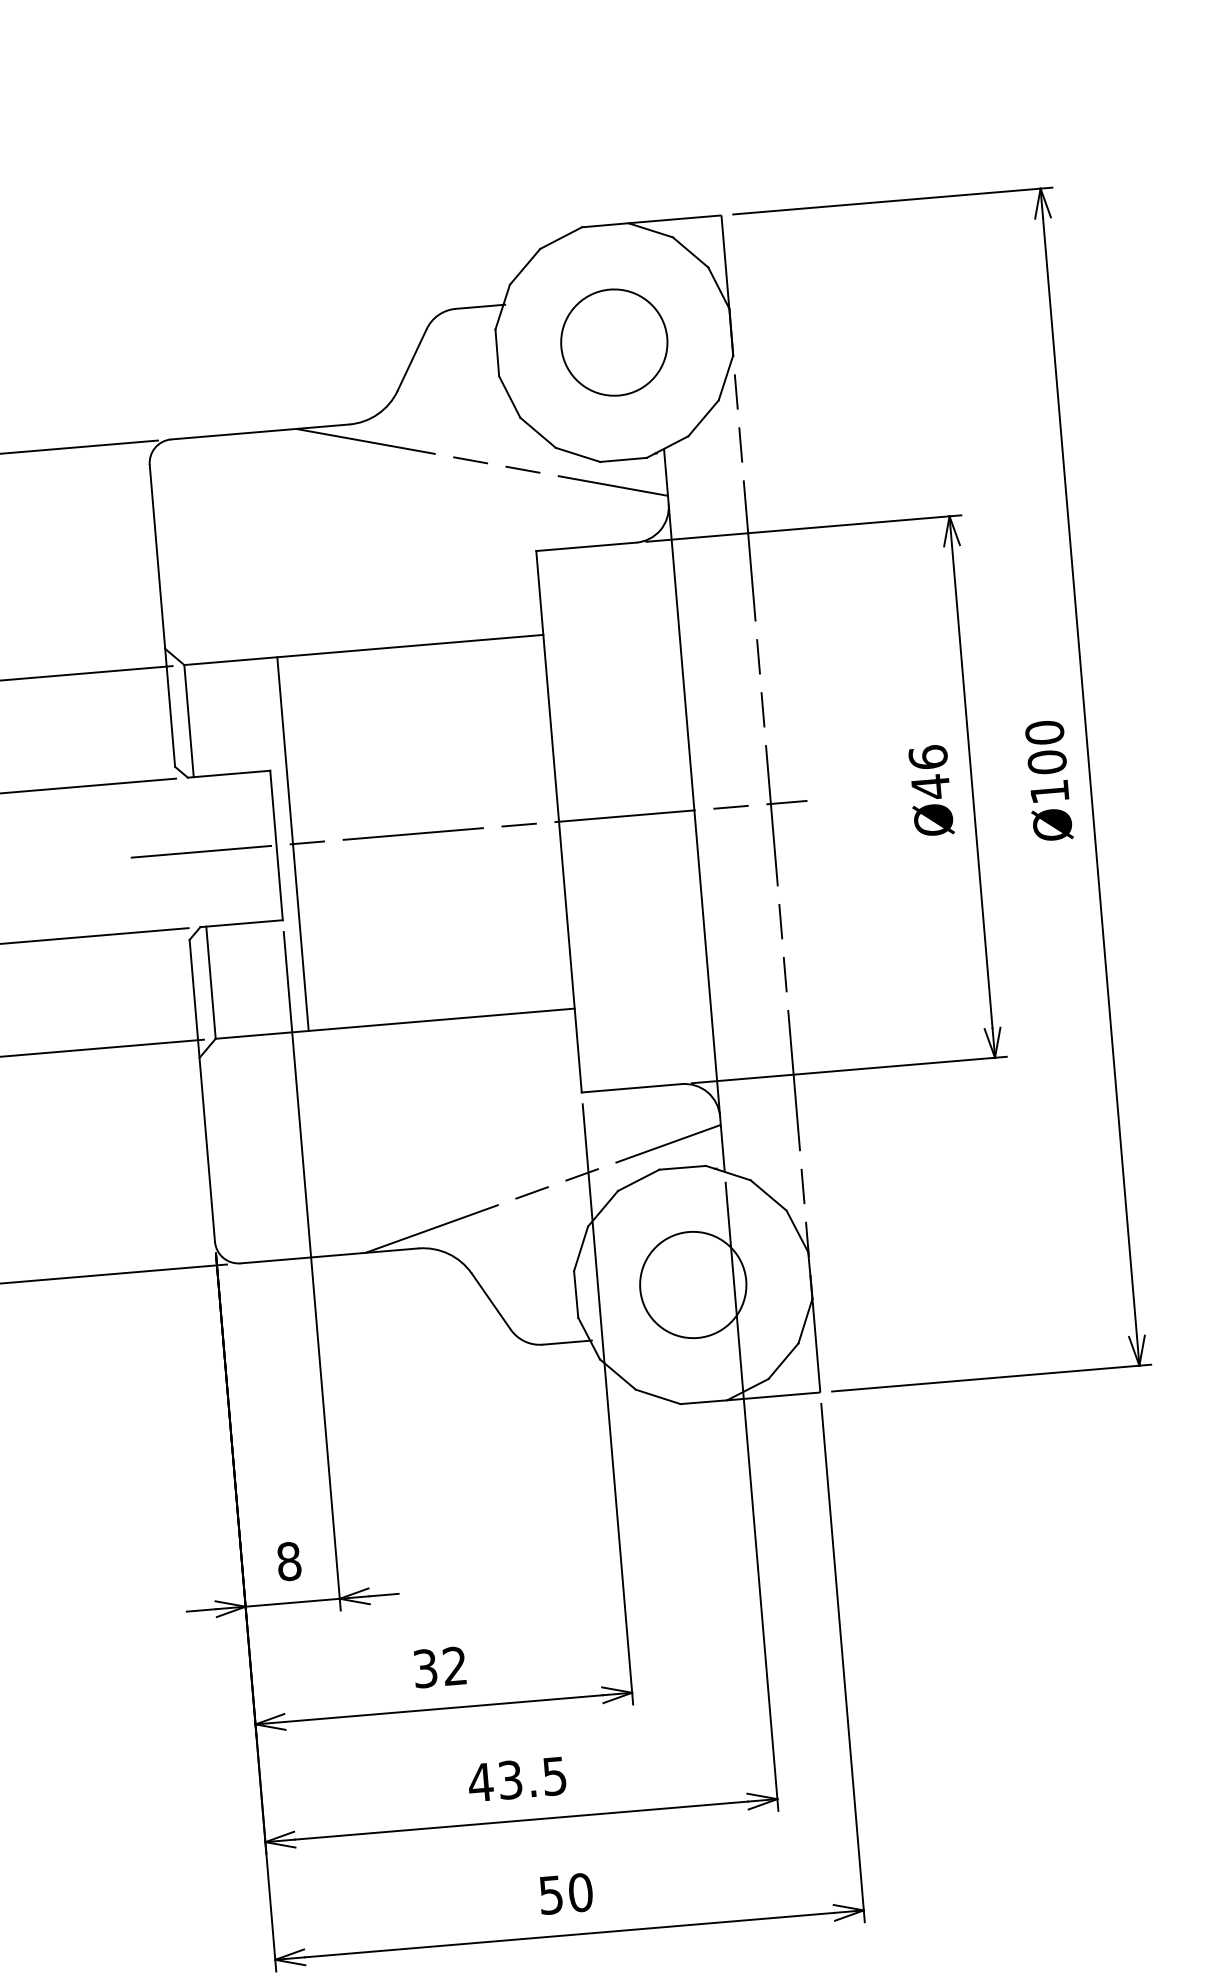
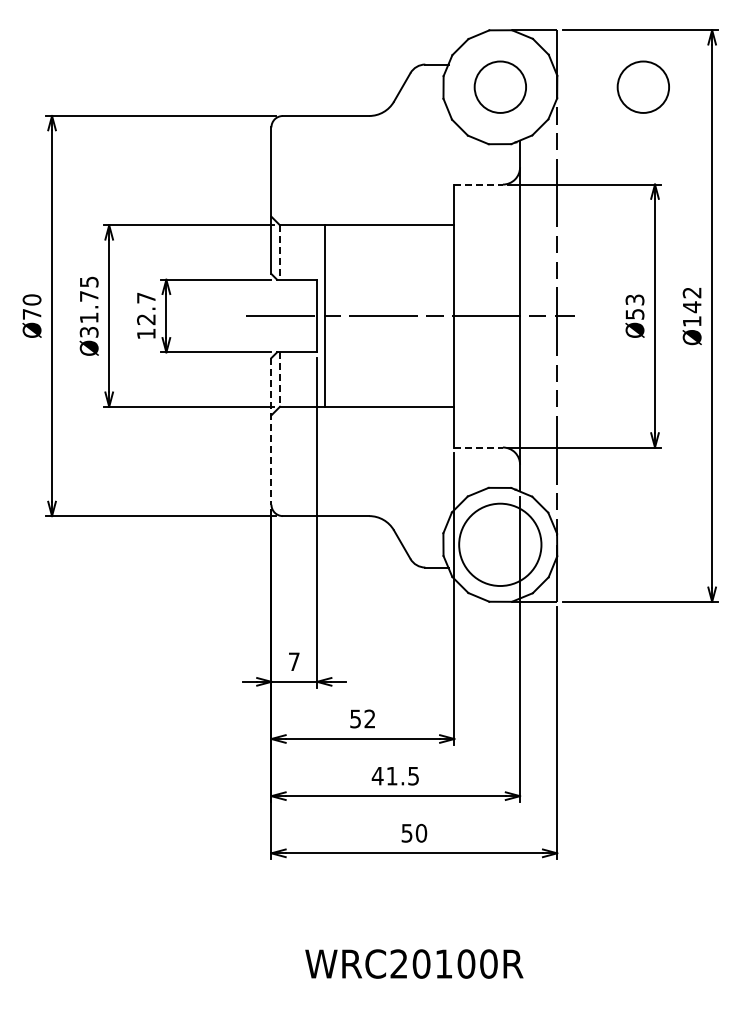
circle: (906, 316) -> (642, 86), added
line: (481, 462) -> (431, 139), removed
line: (588, 546) -> (479, 184), solid -> dashed
line: (190, 723) -> (280, 253), solid -> dashed
text: (1044, 748) -> (691, 300), Ø100 -> Ø142
text: (928, 773) -> (634, 307), Ø46 -> Ø53
line: (212, 984) -> (280, 380), solid -> dashed
line: (633, 1088) -> (479, 447), solid -> dashed
line: (202, 1091) -> (271, 431), solid -> dashed
line: (542, 1189) -> (431, 492), removed
circle: (693, 1284) -> (500, 544), size x1.6
text: (287, 1560) -> (293, 661), 8 -> 7
text: (425, 1667) -> (355, 718), 32 -> 52
text: (509, 1778) -> (391, 775), 43.5 -> 41.5

